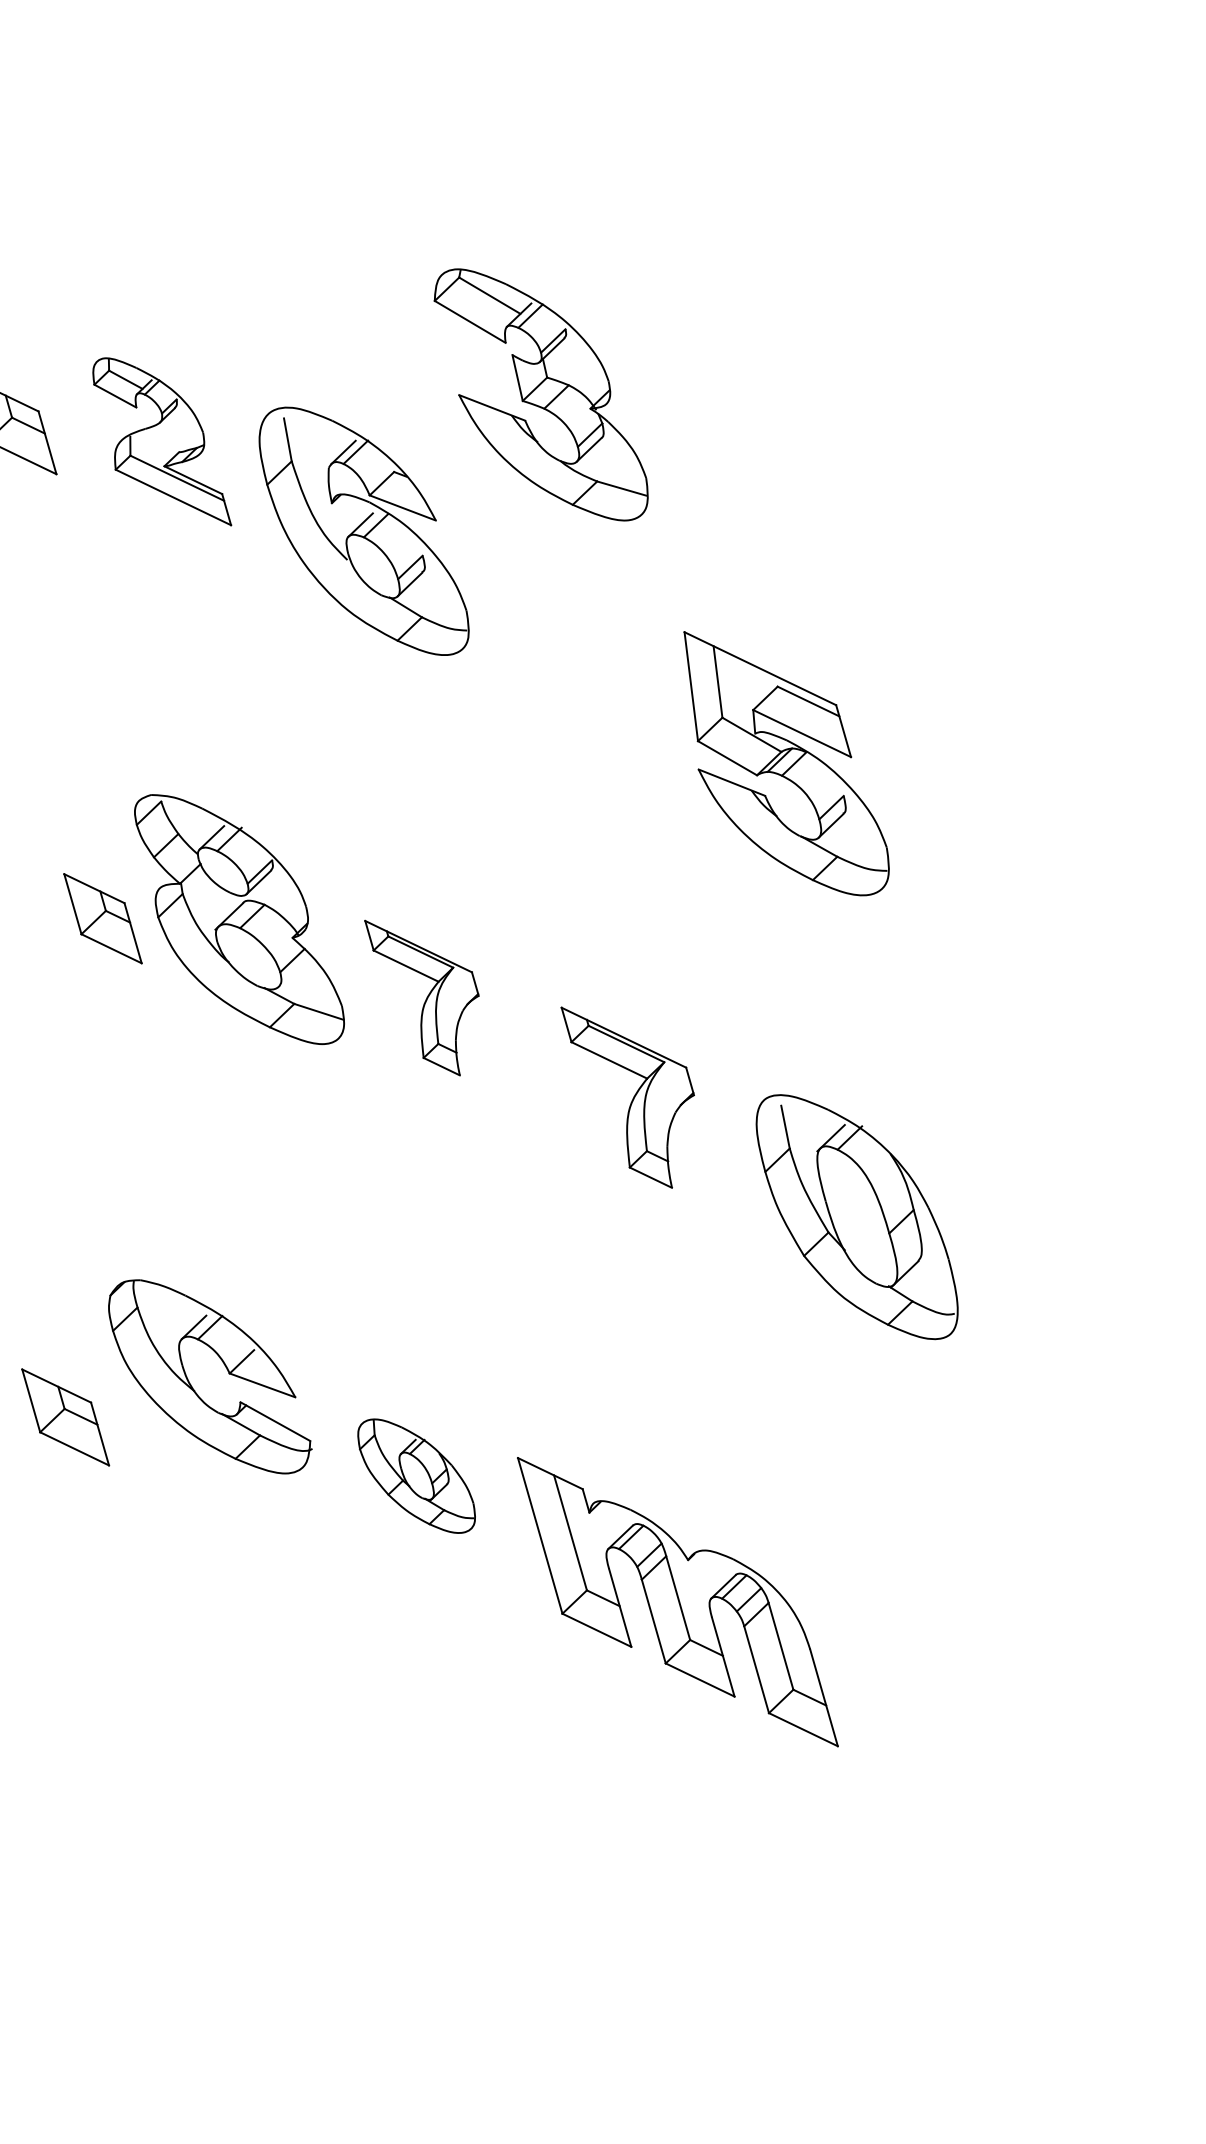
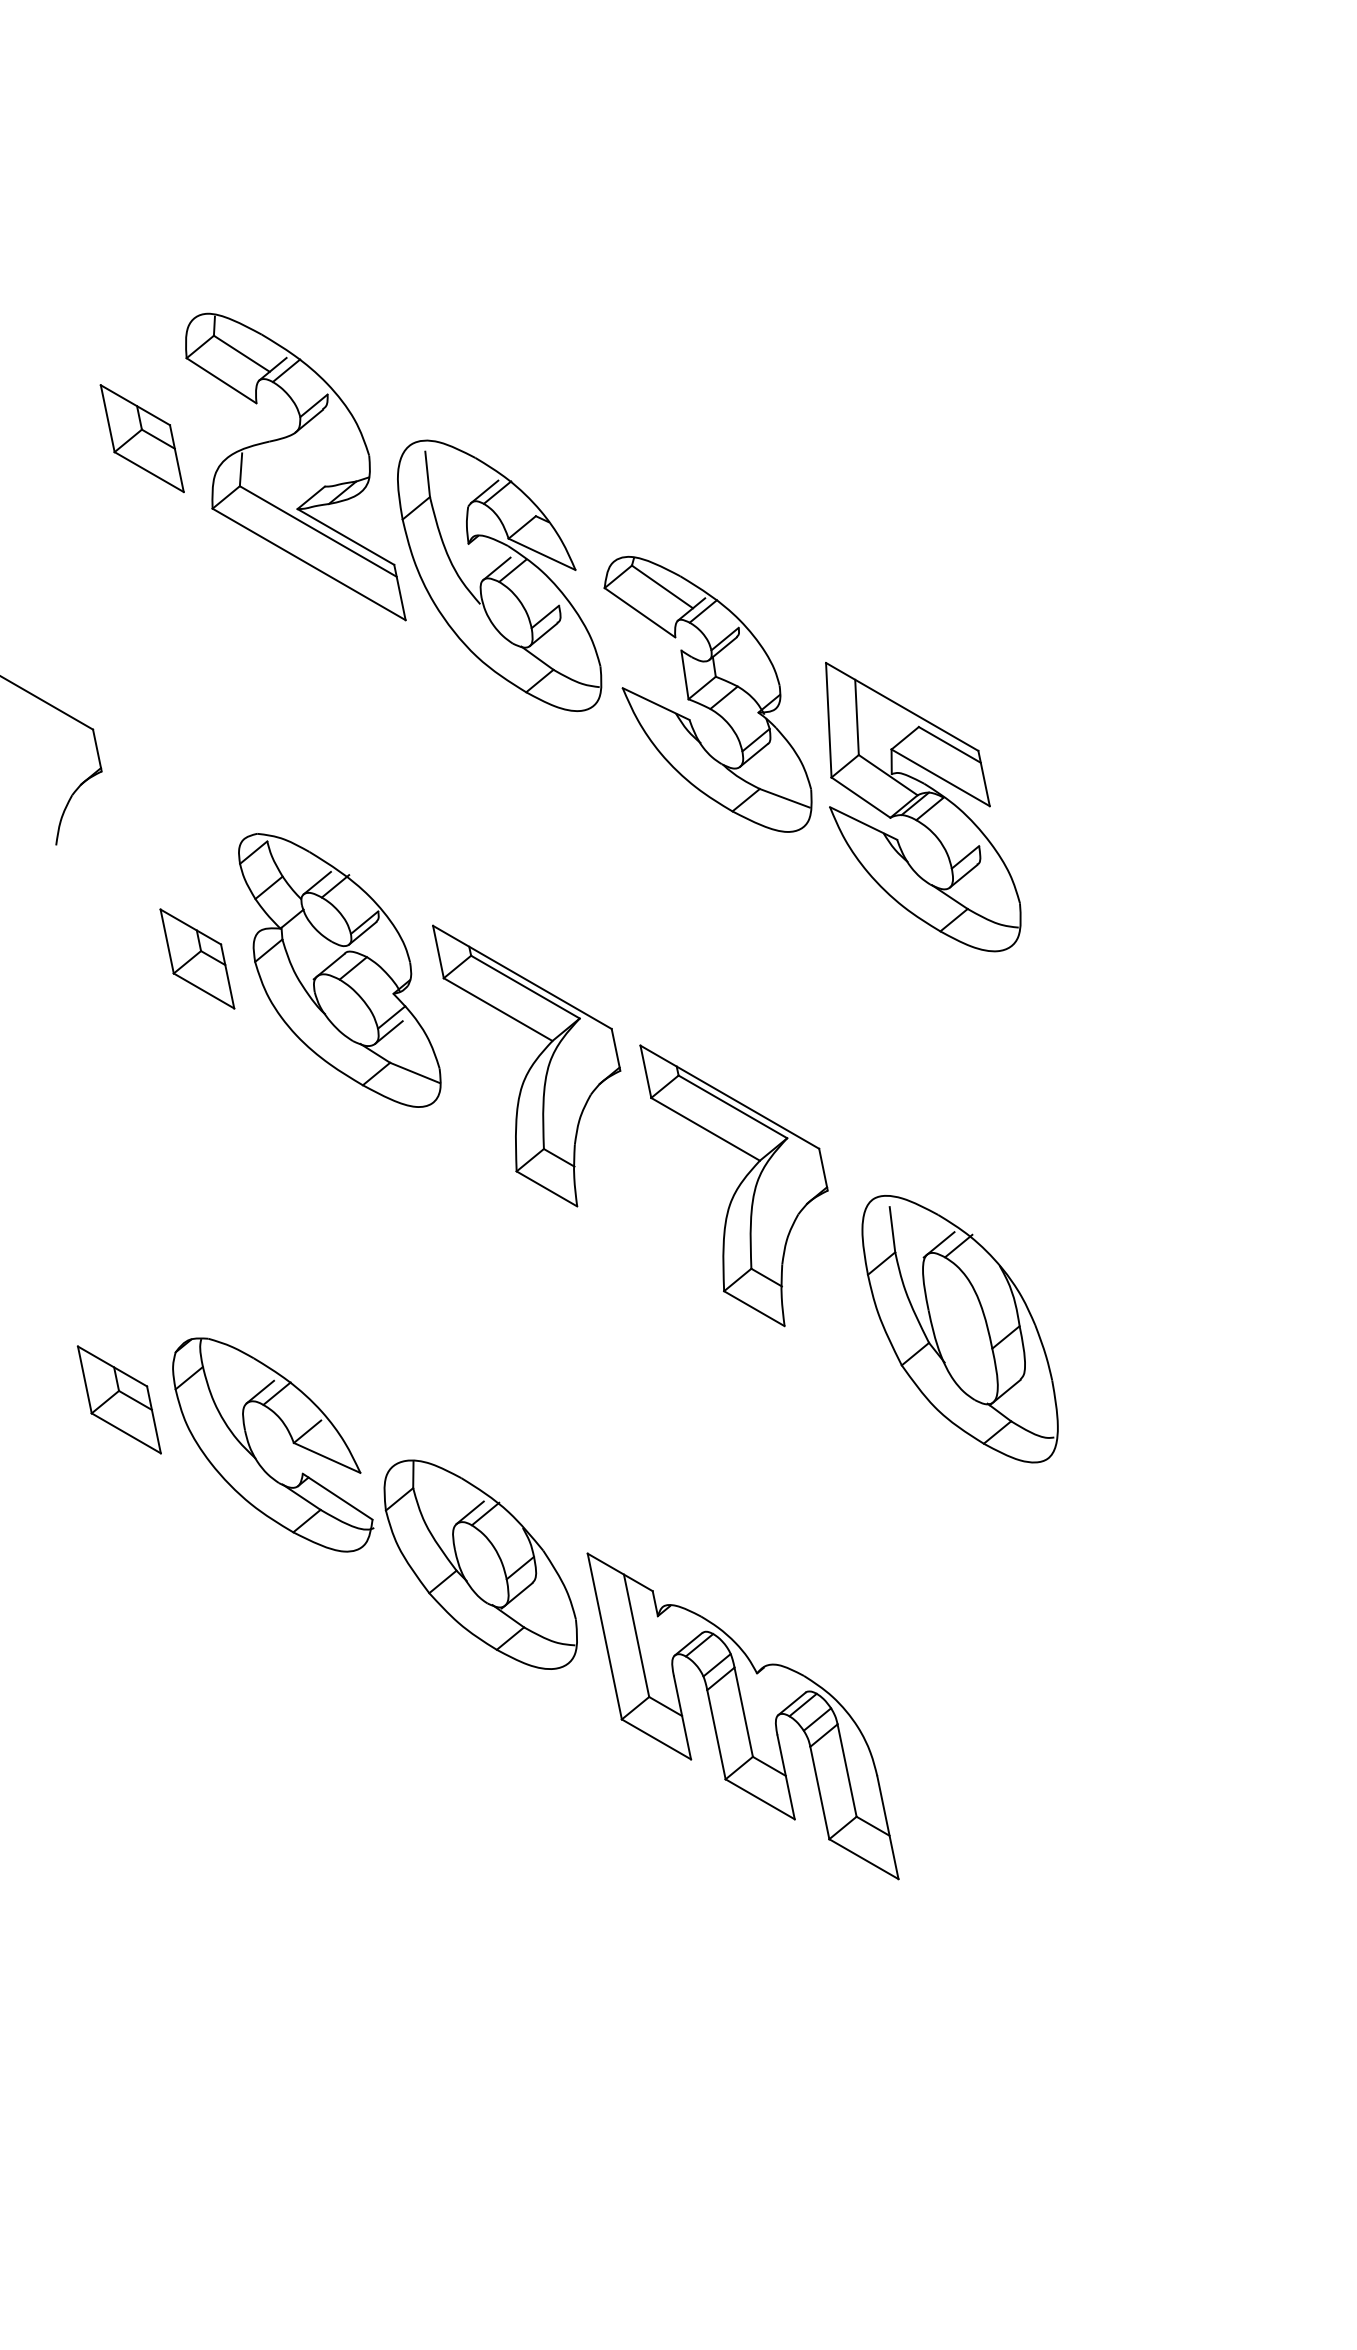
part: (540, 394) -> (707, 693), moved
part: (161, 441) -> (295, 466), size x1.67
part: (787, 763) -> (923, 807), moved
line: (290, 975) -> (388, 1032), added
part: (424, 996) -> (526, 1065), size x1.67
part: (630, 1096) -> (733, 1185), size x1.43
part: (64, 1417) -> (118, 1399), moved
part: (416, 1476) -> (480, 1564), size x1.67

